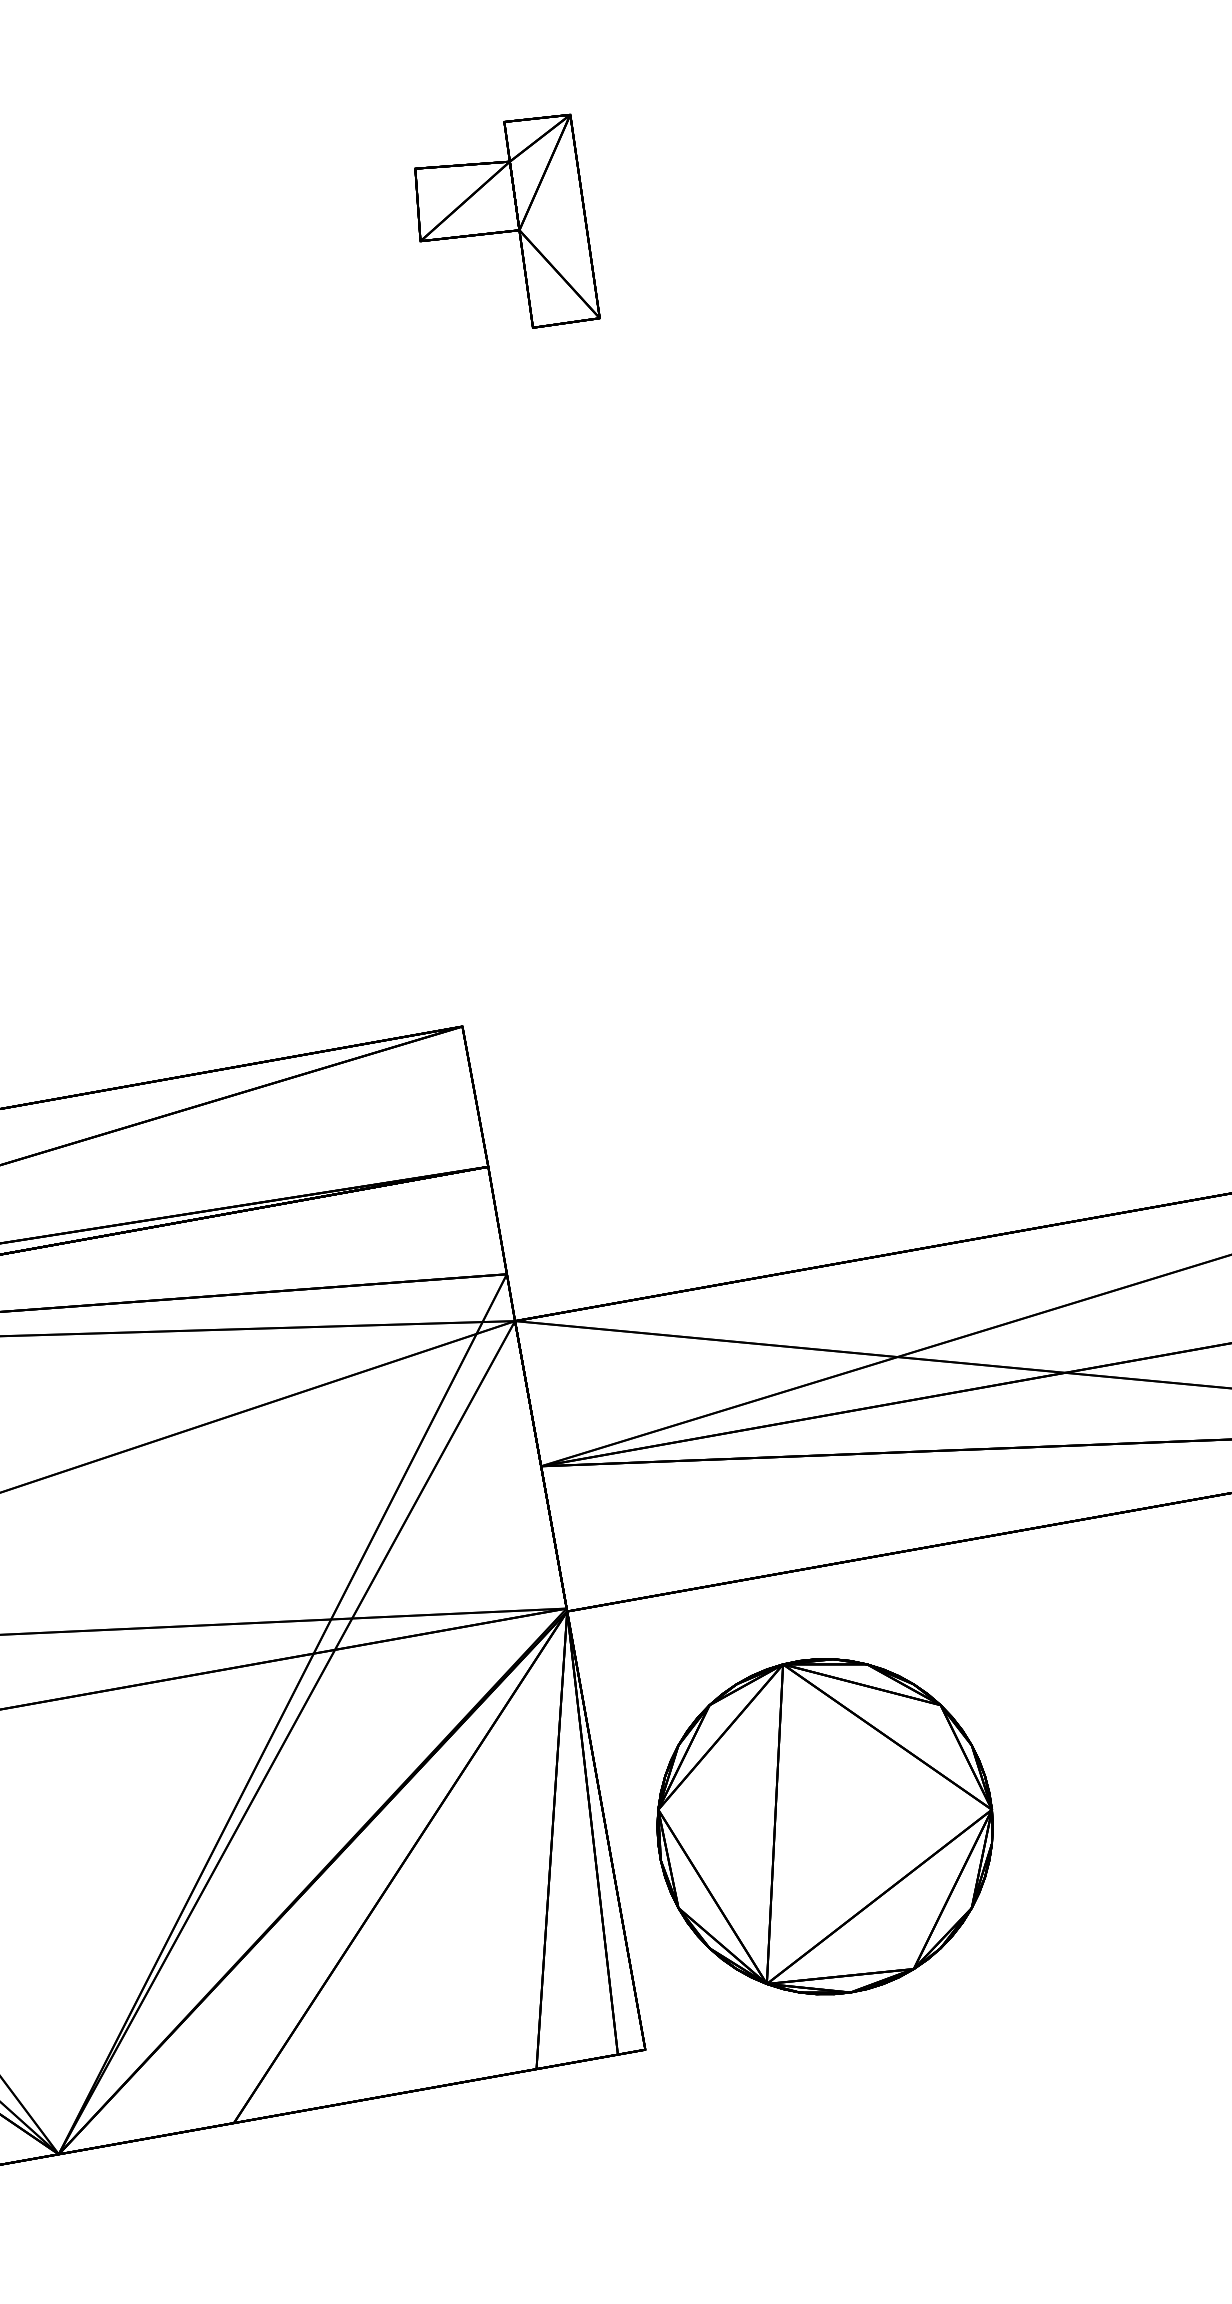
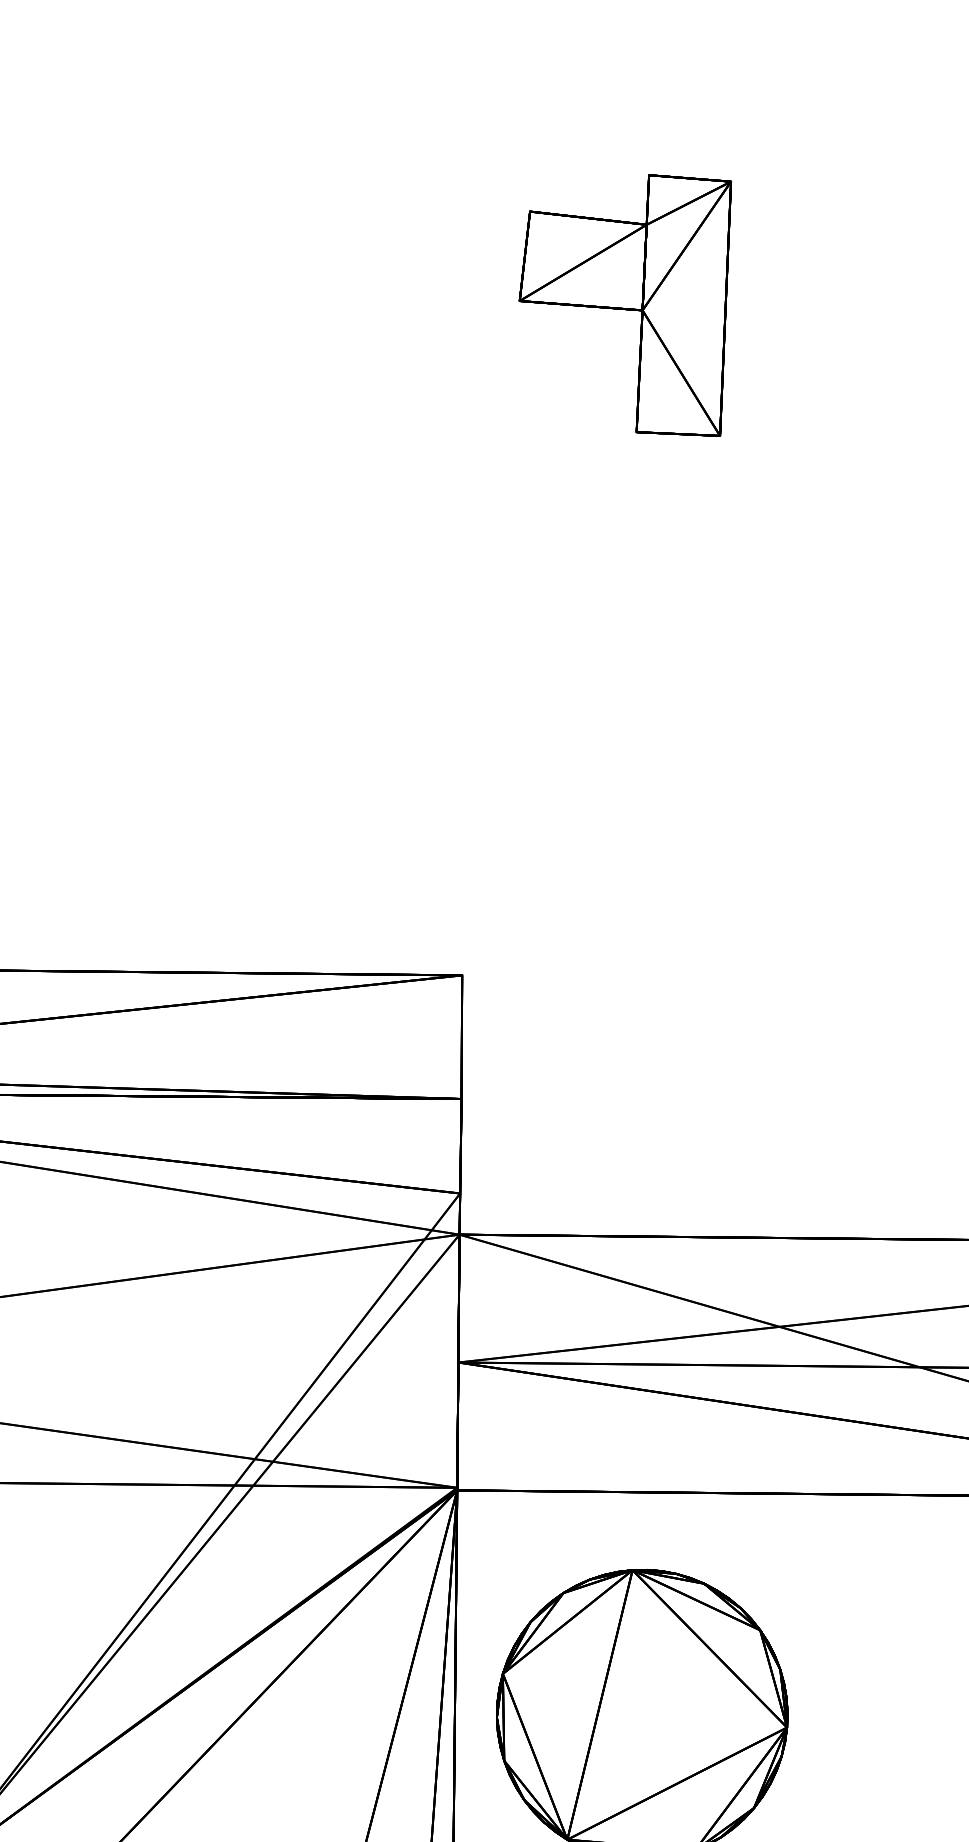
part: (507, 221) -> (630, 297), size x1.43

